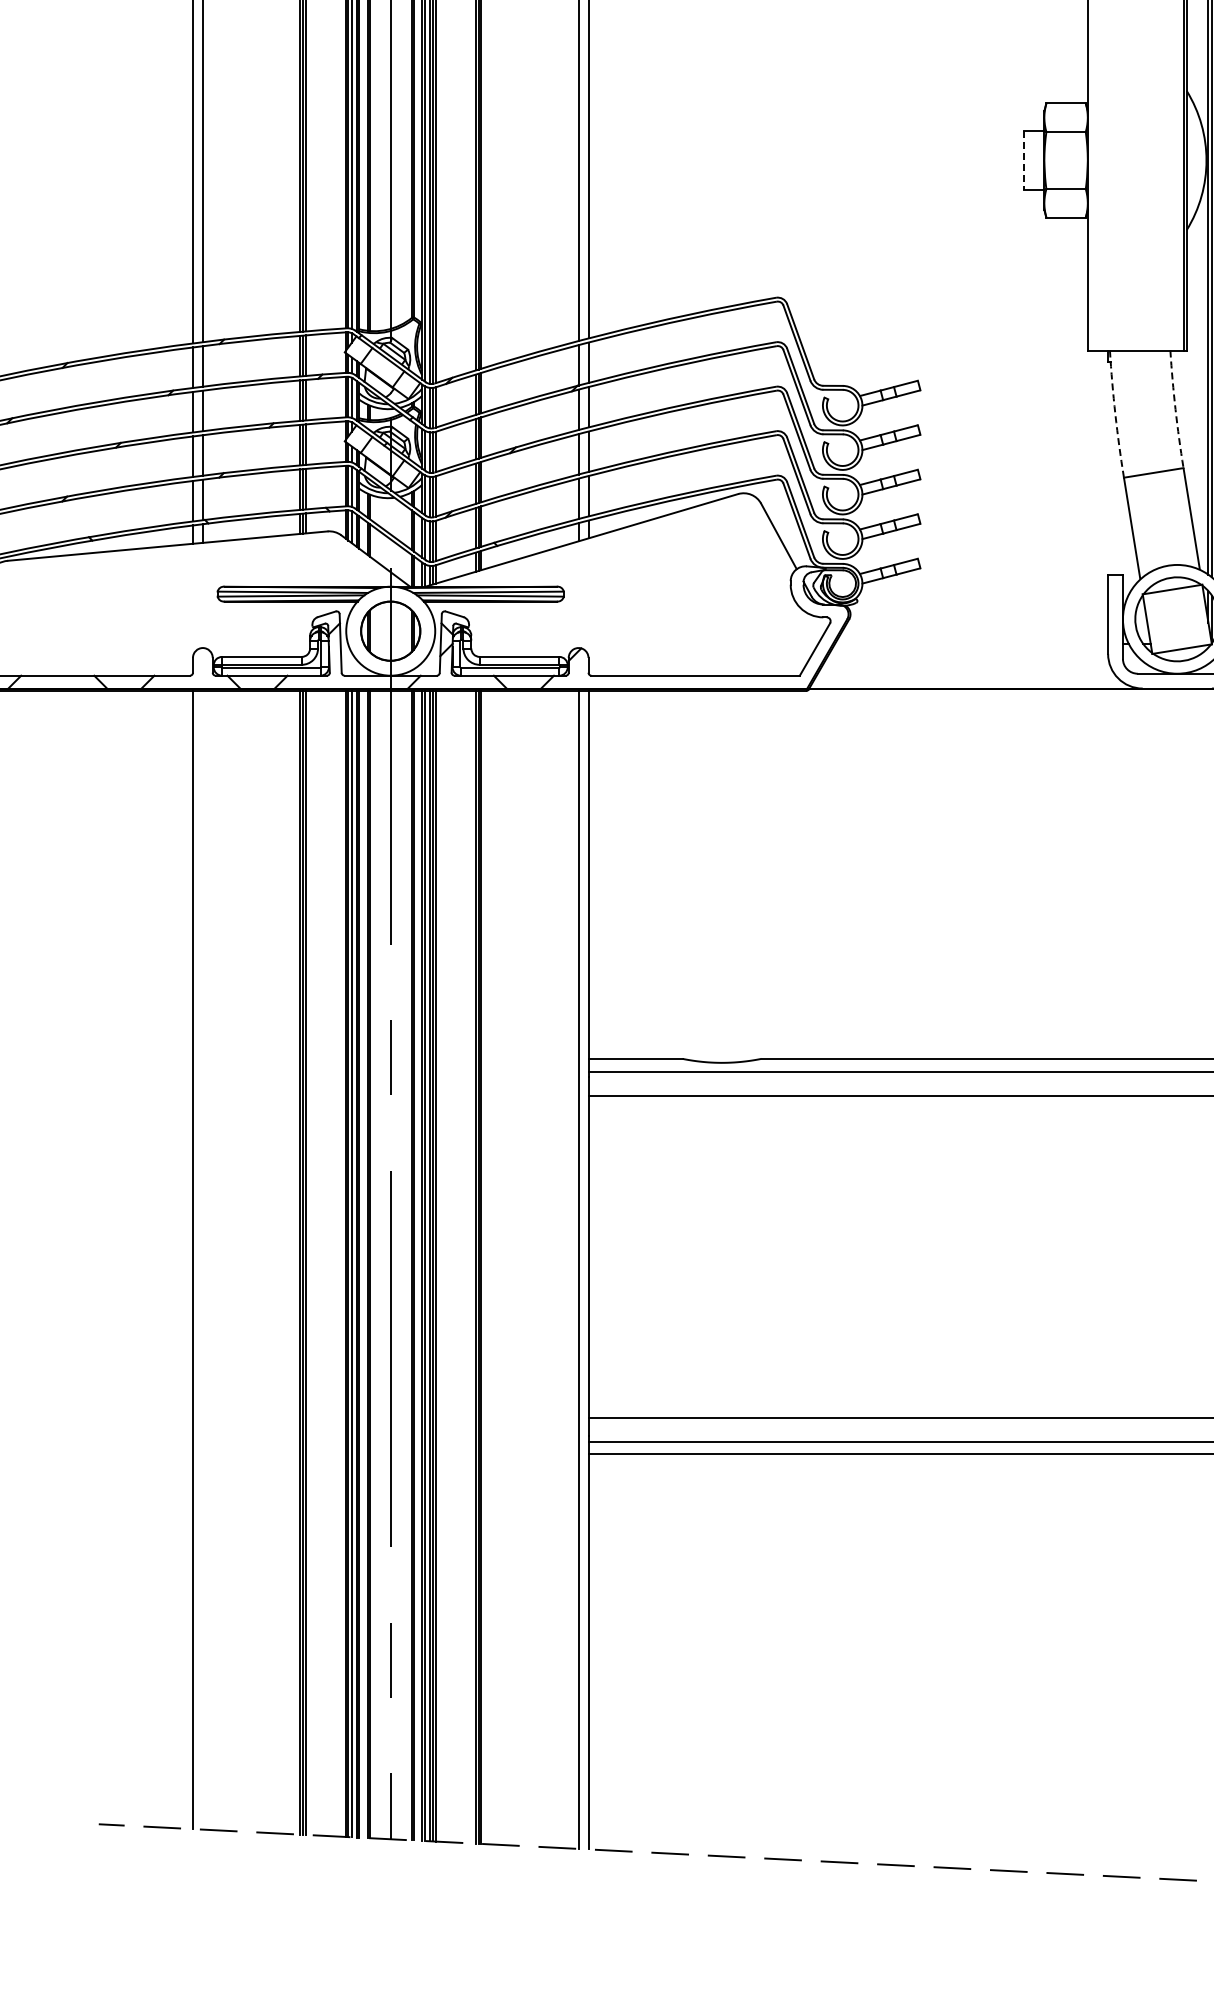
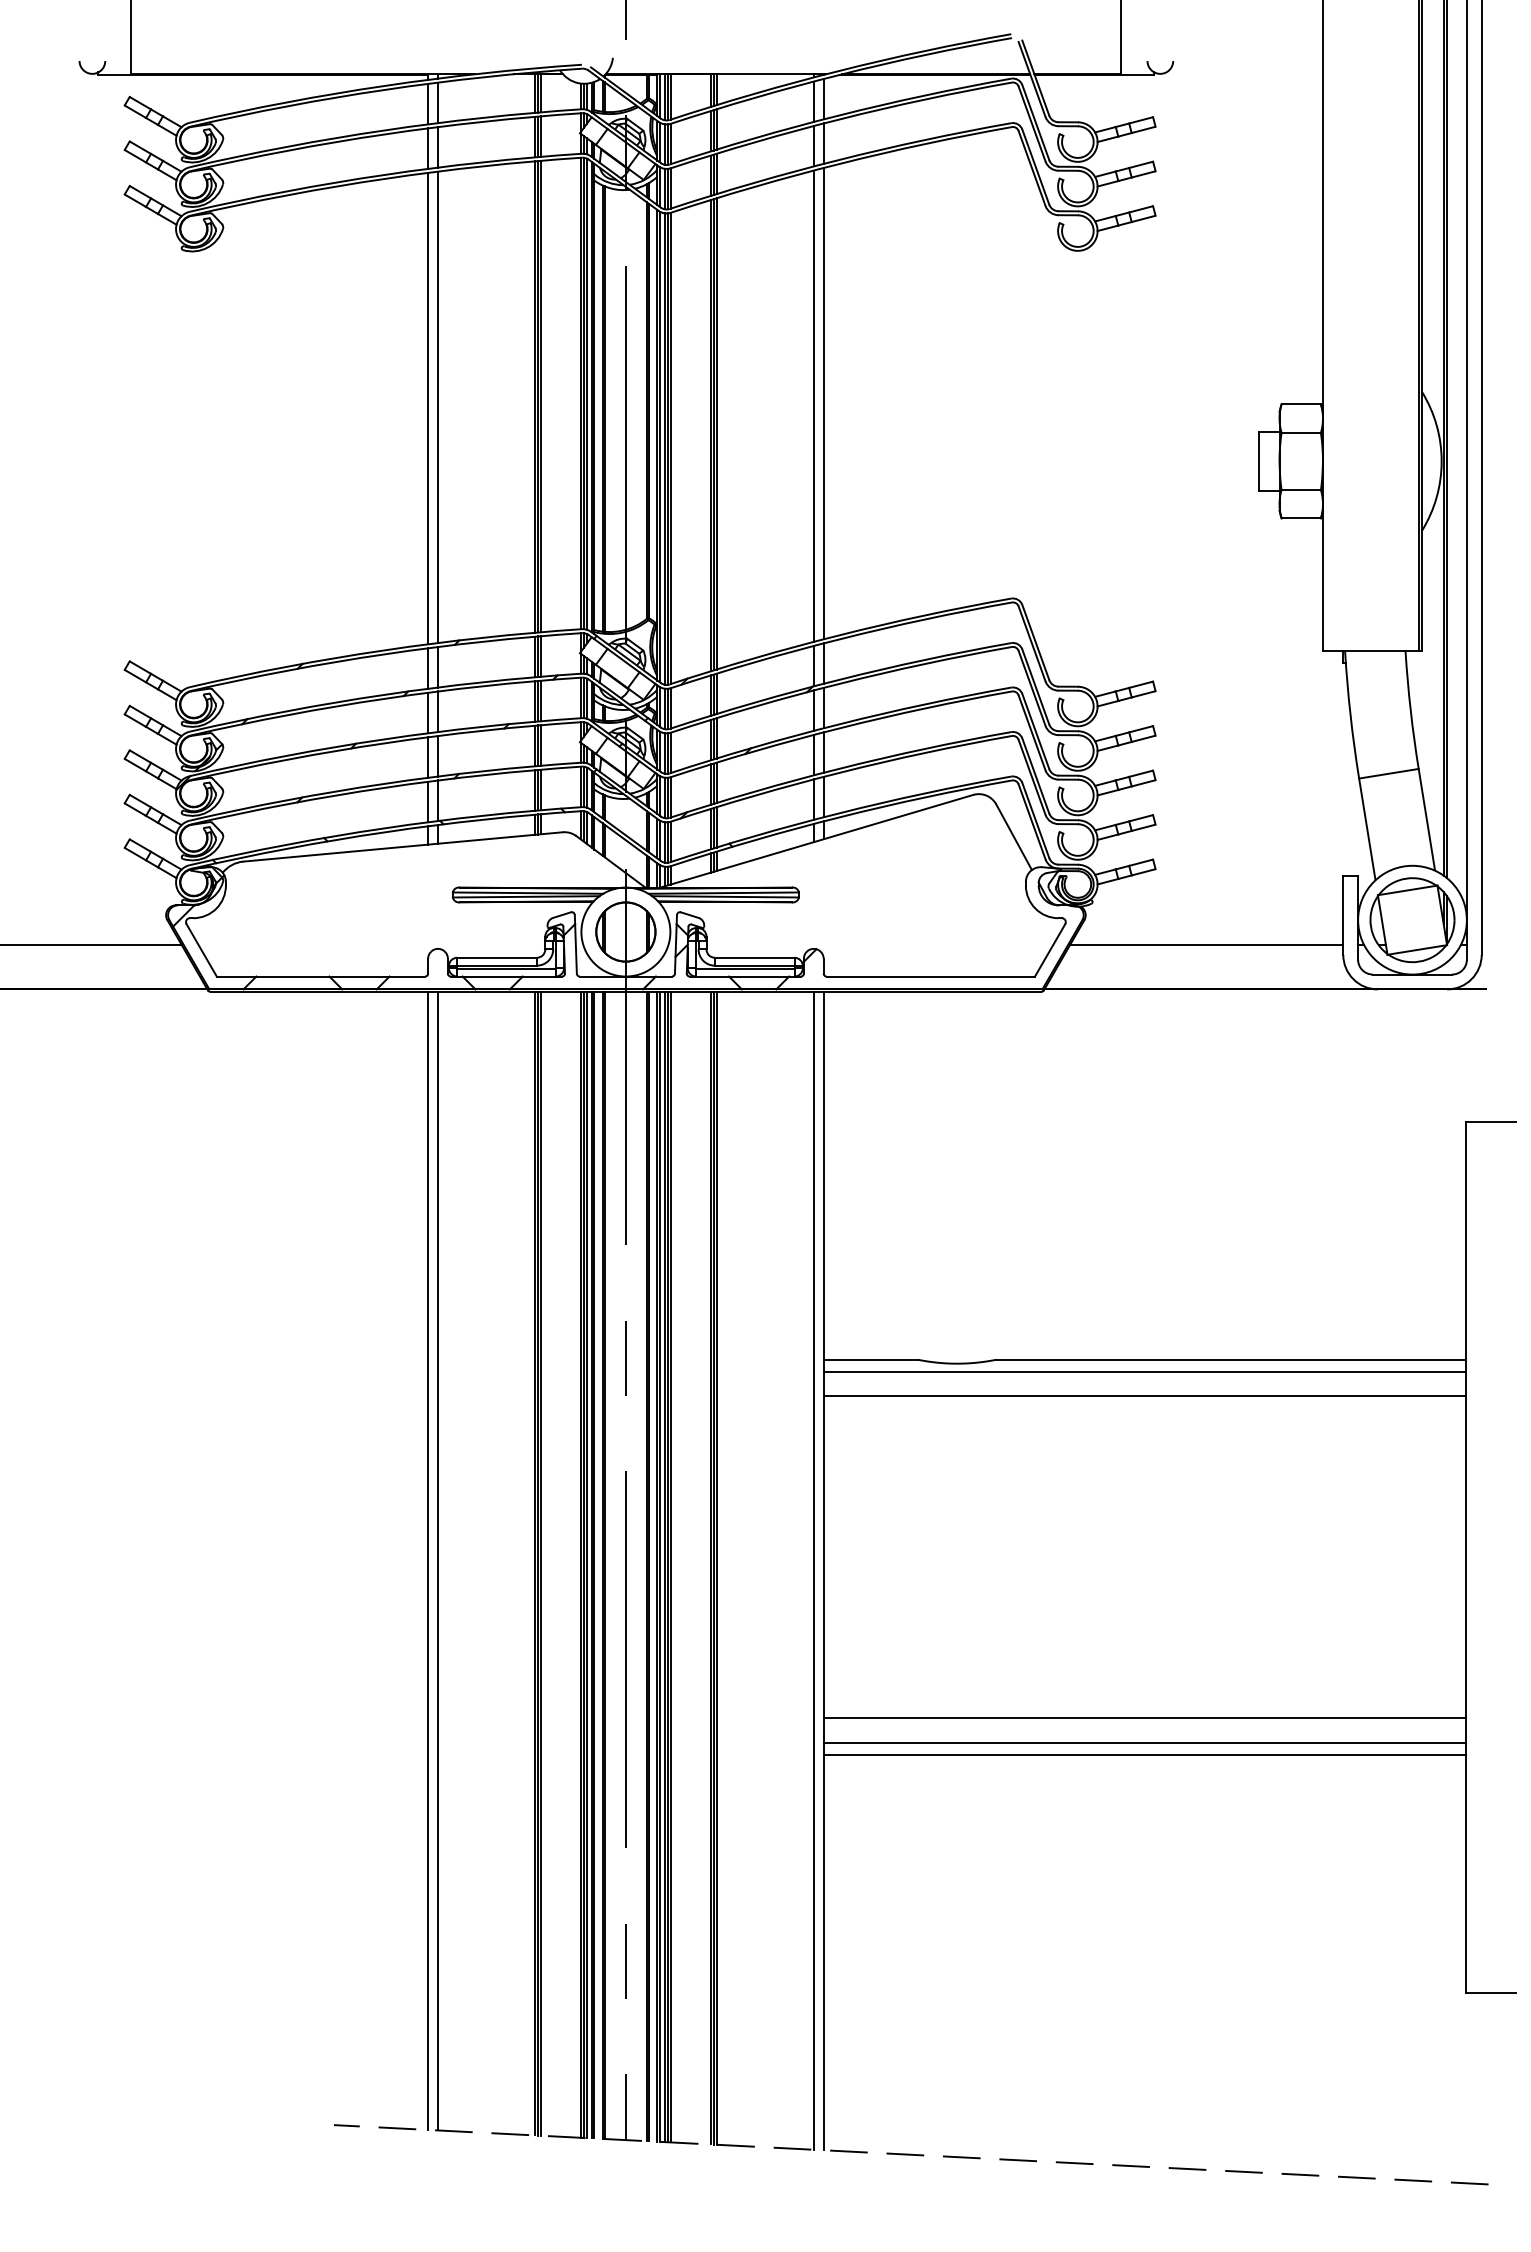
line: (1023, 160) -> (1258, 461), dashed -> solid
arc: (1175, 409) -> (1410, 710), dashed -> solid
arc: (1115, 414) -> (1350, 715), dashed -> solid
line: (971, 643) -> (1206, 944), added
line: (203, 1259) -> (438, 1560), added

